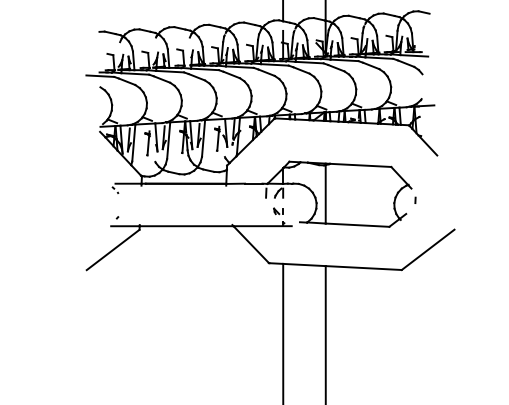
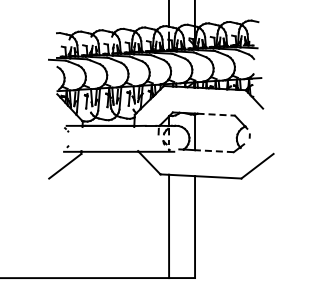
line: (360, 165) -> (216, 114), solid -> dashed
line: (356, 225) -> (213, 151), solid -> dashed

